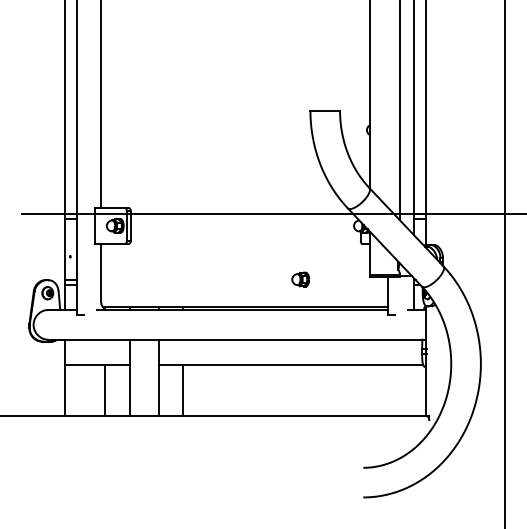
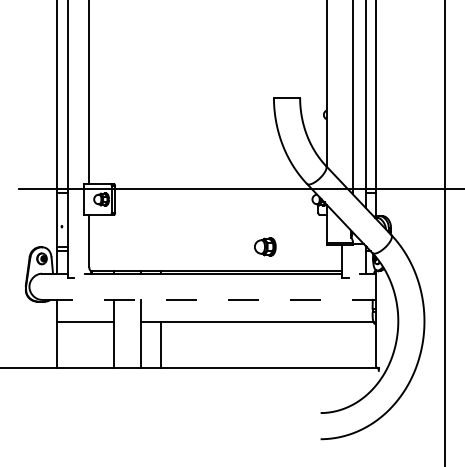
part: (300, 279) -> (265, 246), size x1.4
line: (237, 339) -> (209, 299), solid -> dashed
line: (104, 390) -> (92, 344), removed

